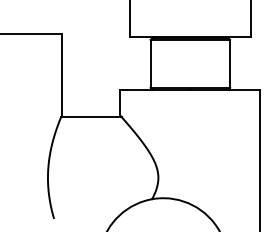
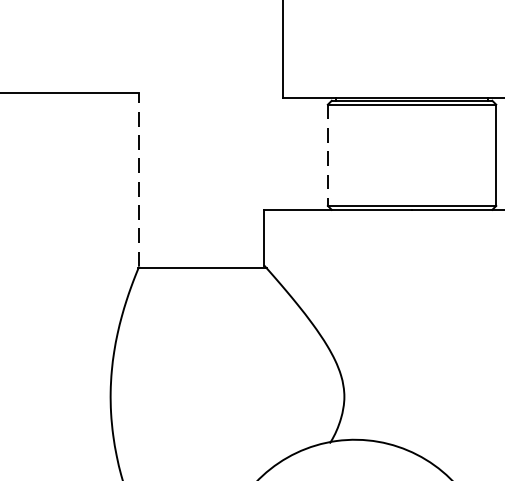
line: (150, 63) -> (327, 154), solid -> dashed
line: (61, 75) -> (139, 180), solid -> dashed

